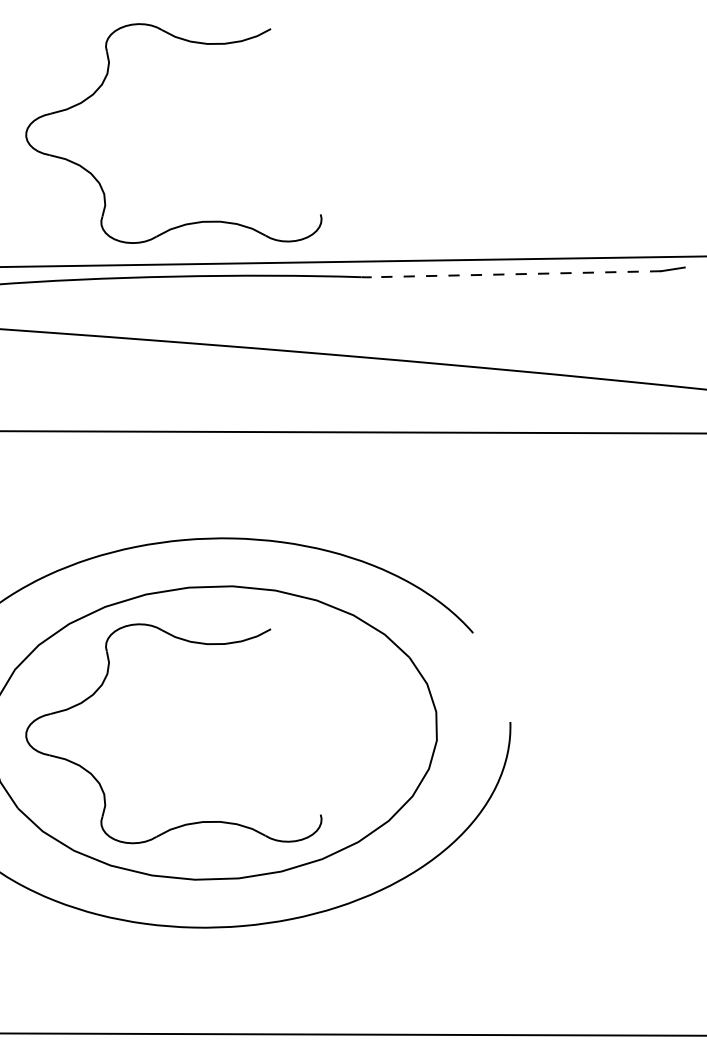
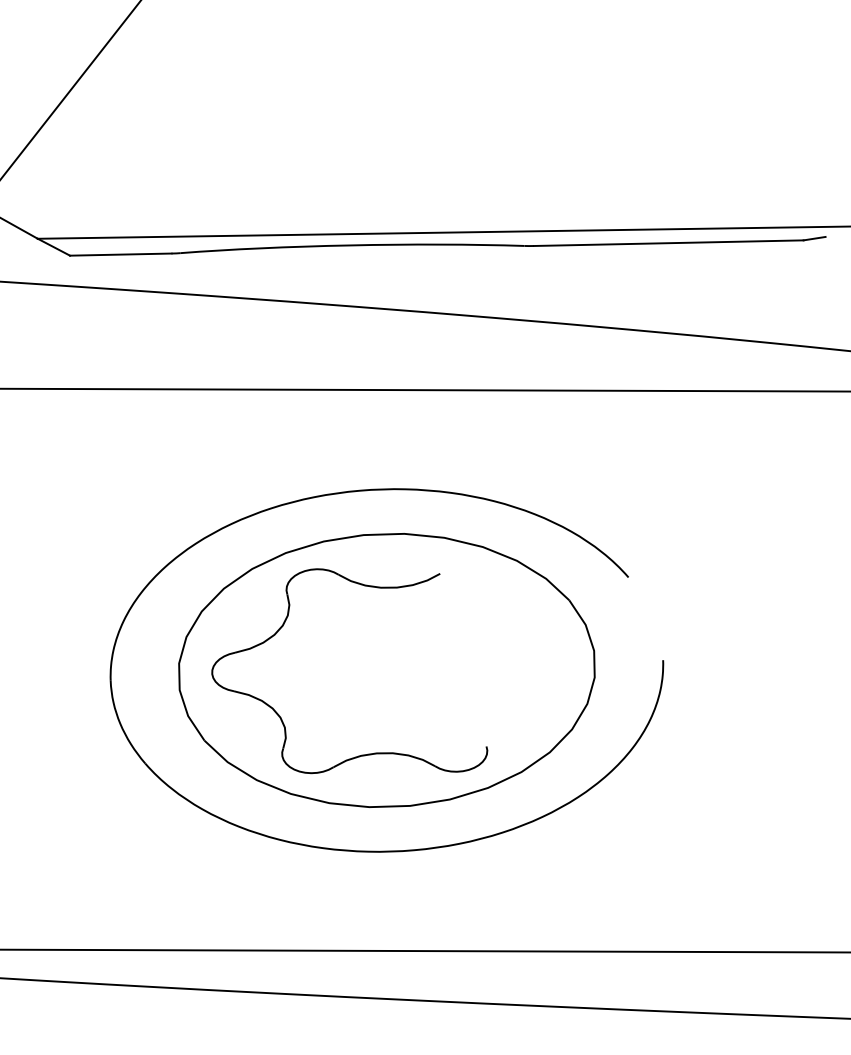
part: (102, 85) -> (283, 67), removed
line: (516, 274) -> (668, 243), dashed -> solid

